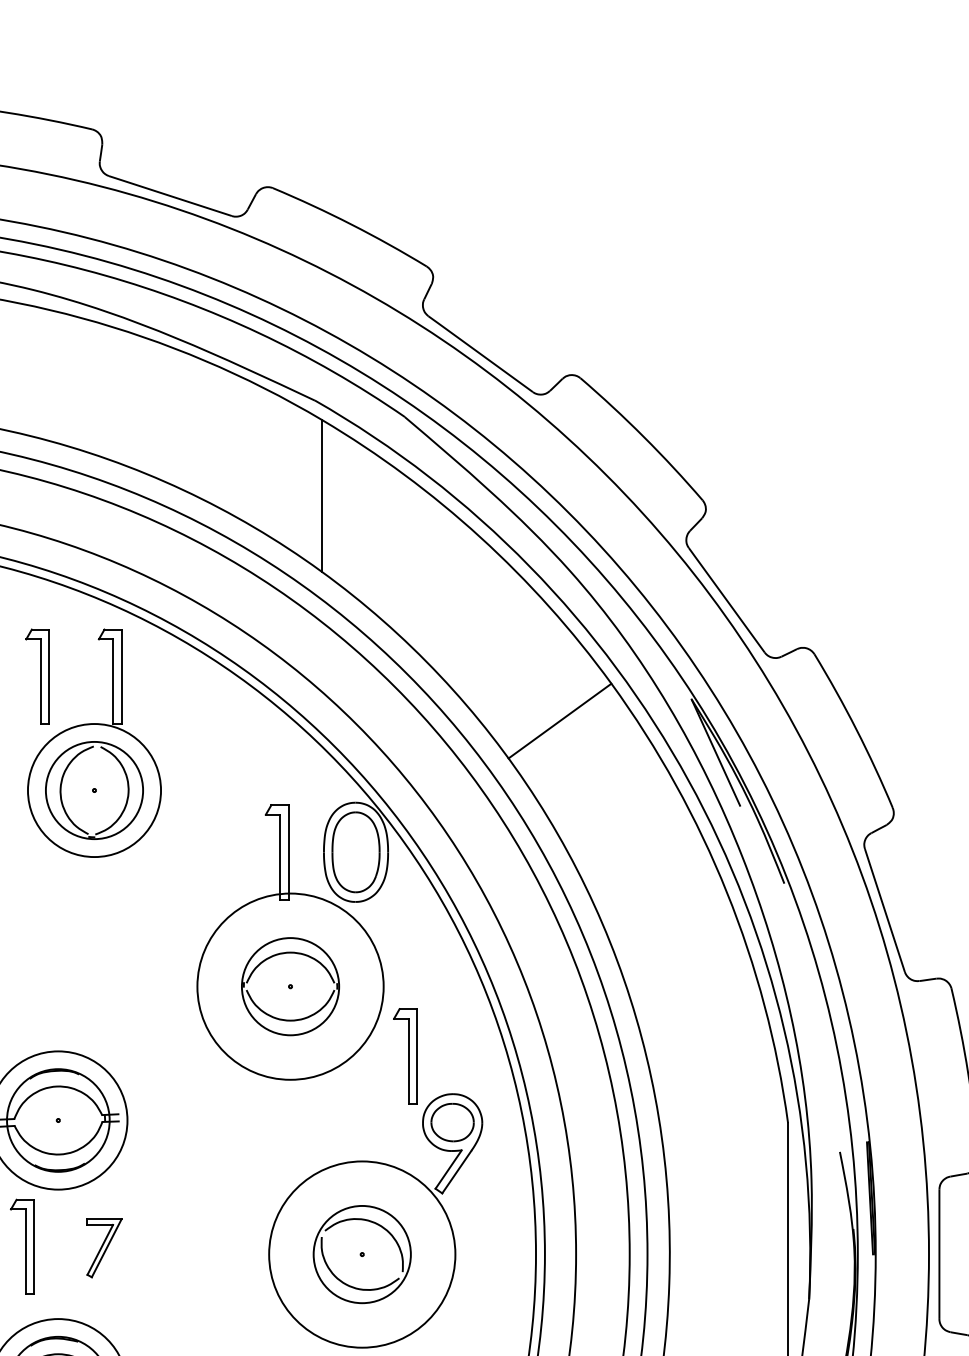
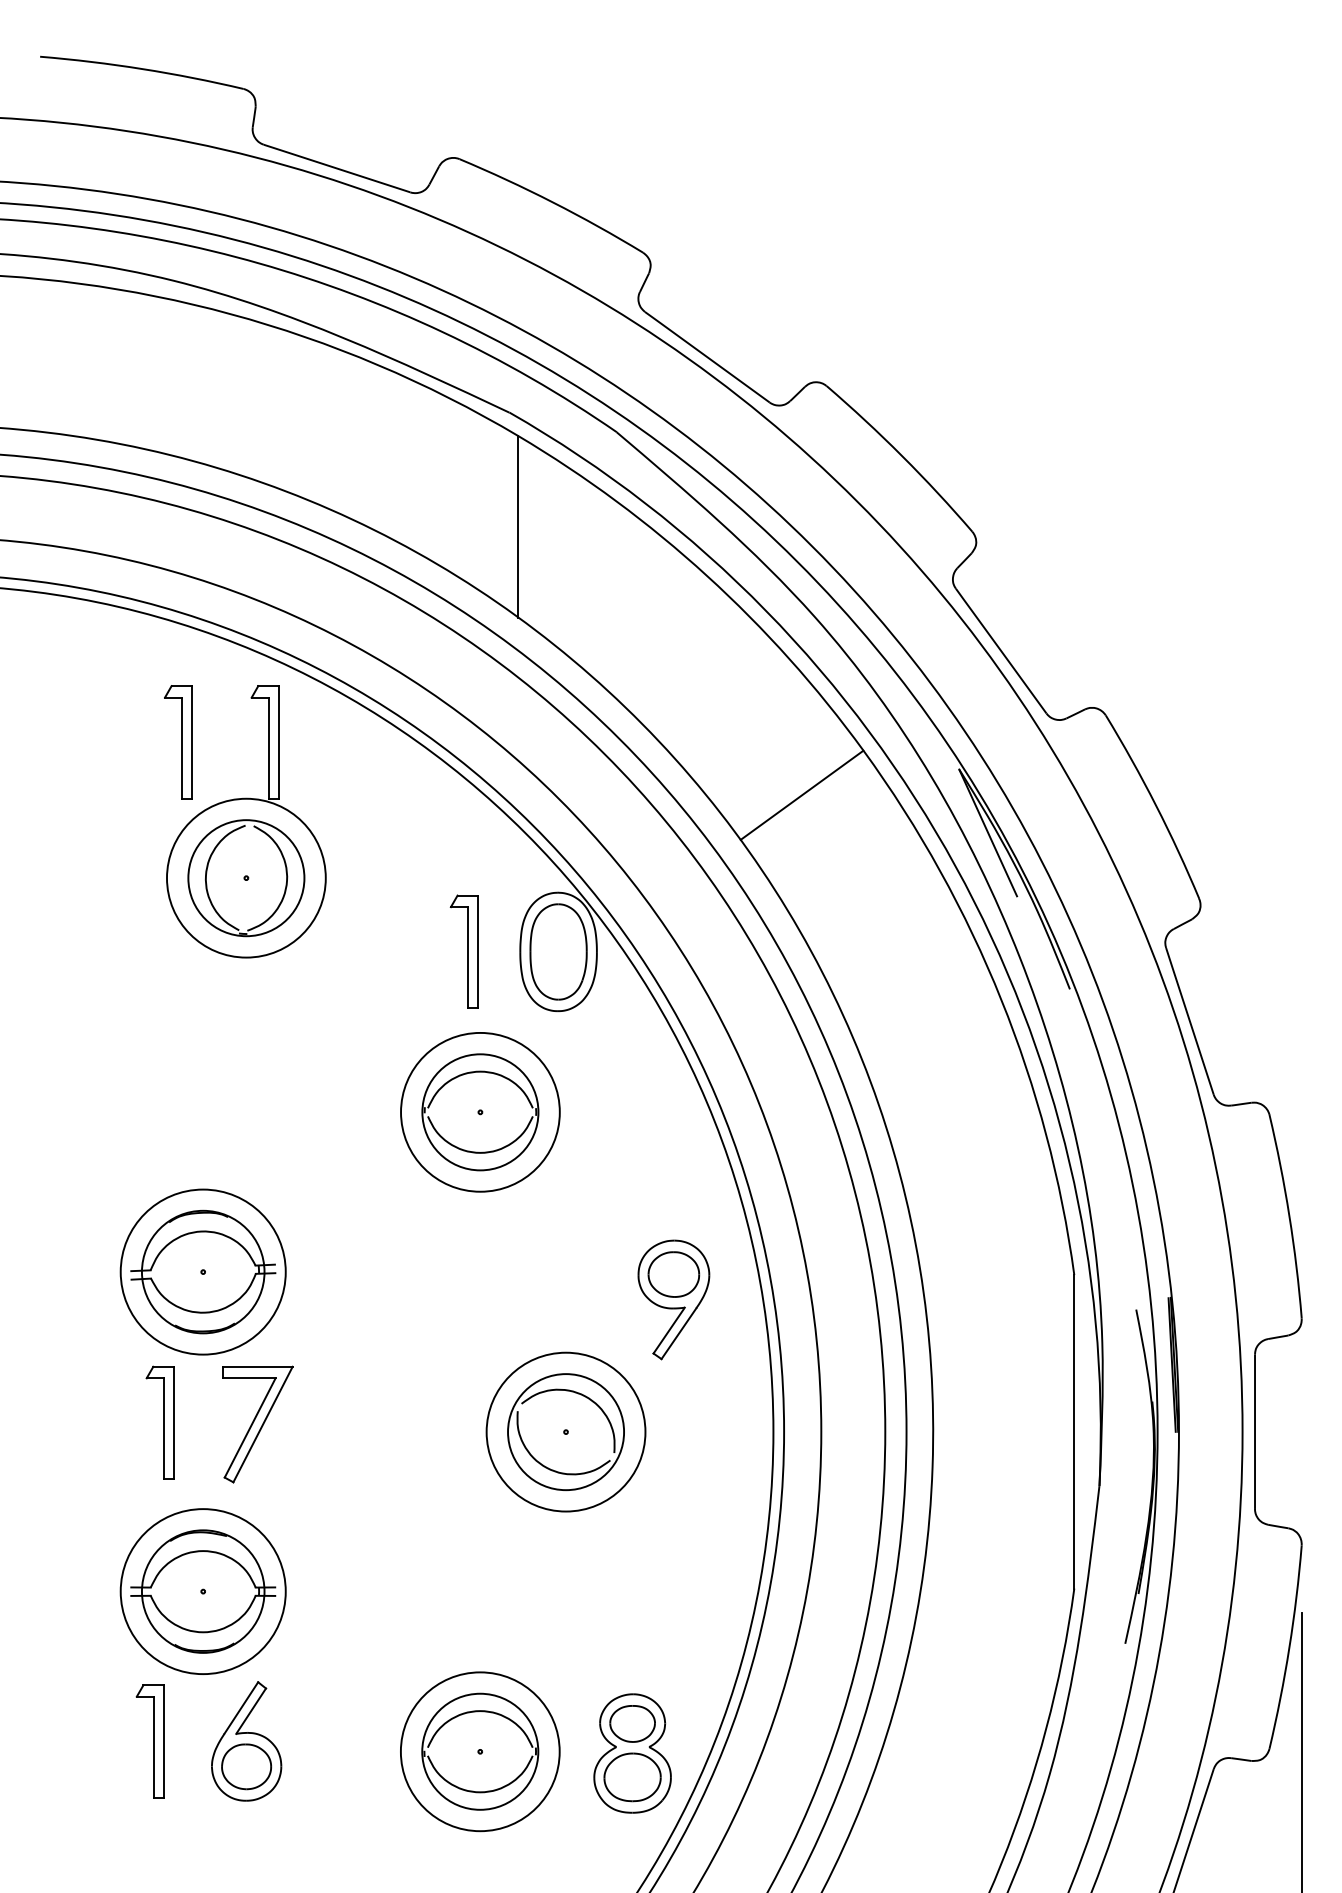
circle: (290, 985) -> (480, 1111), size x0.71
part: (405, 1056) -> (617, 1195), removed
part: (103, 1248) -> (257, 1424), size x1.67
circle: (361, 1254) -> (565, 1431), size x0.71

